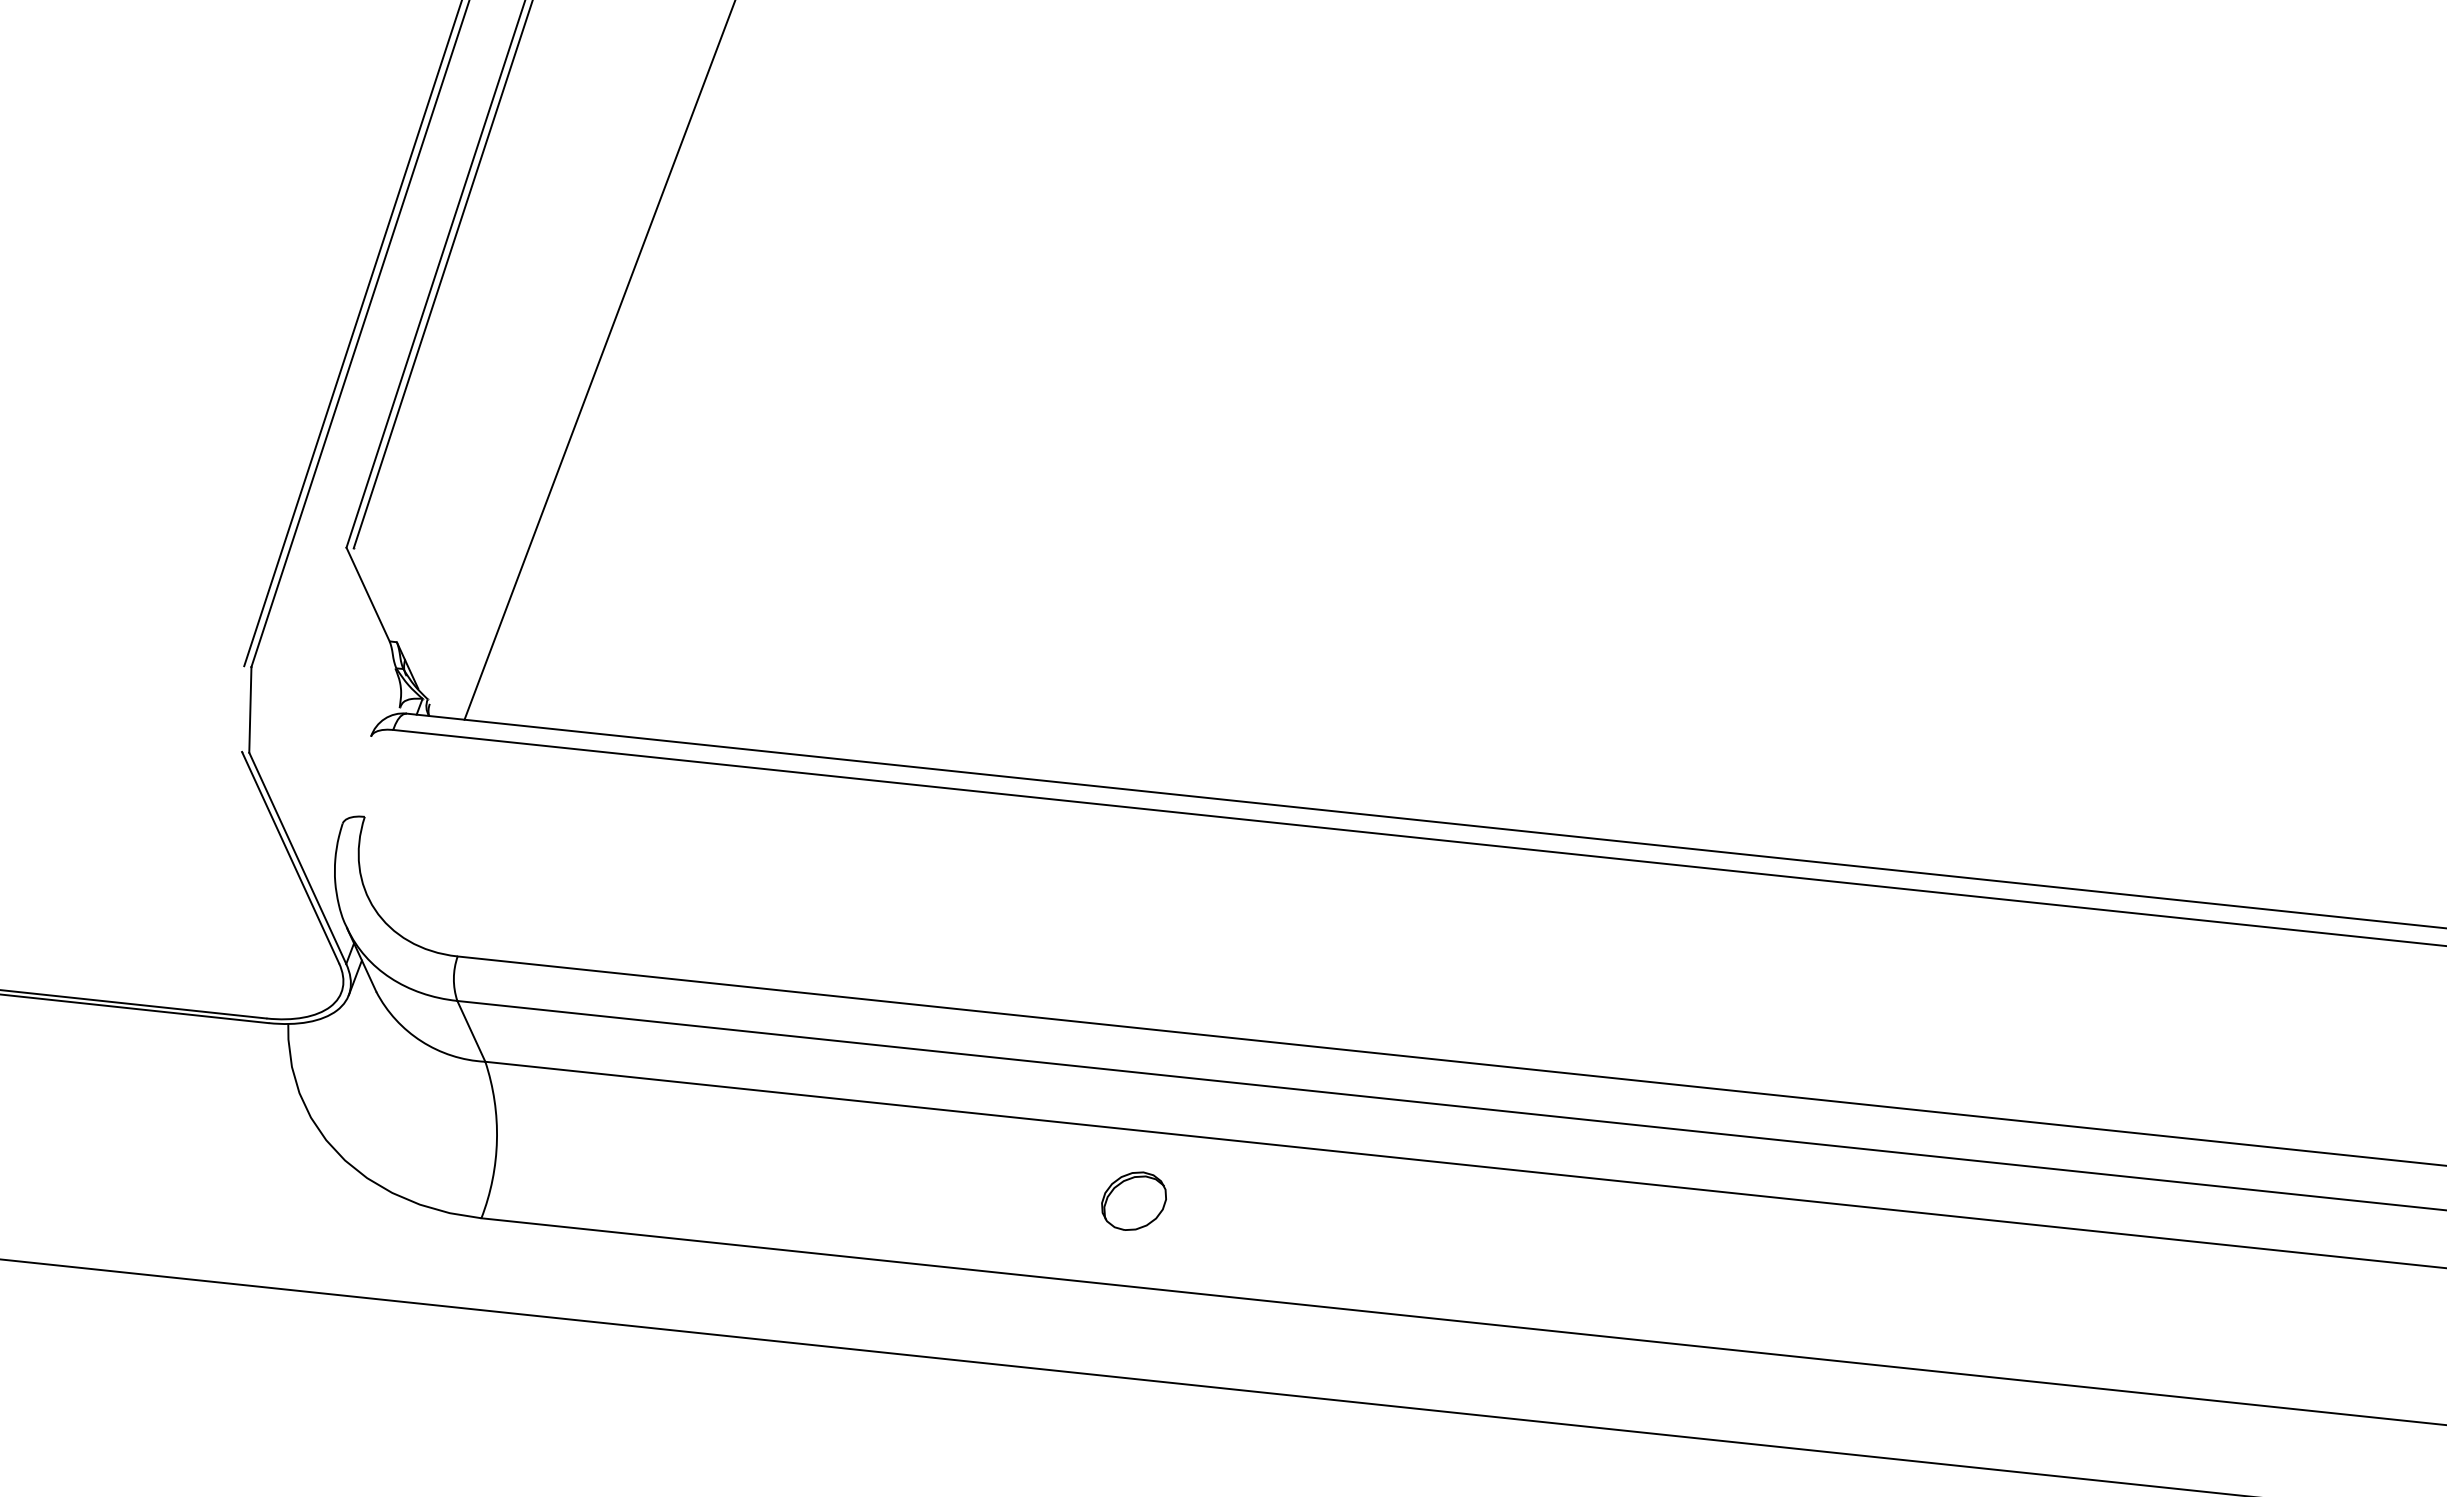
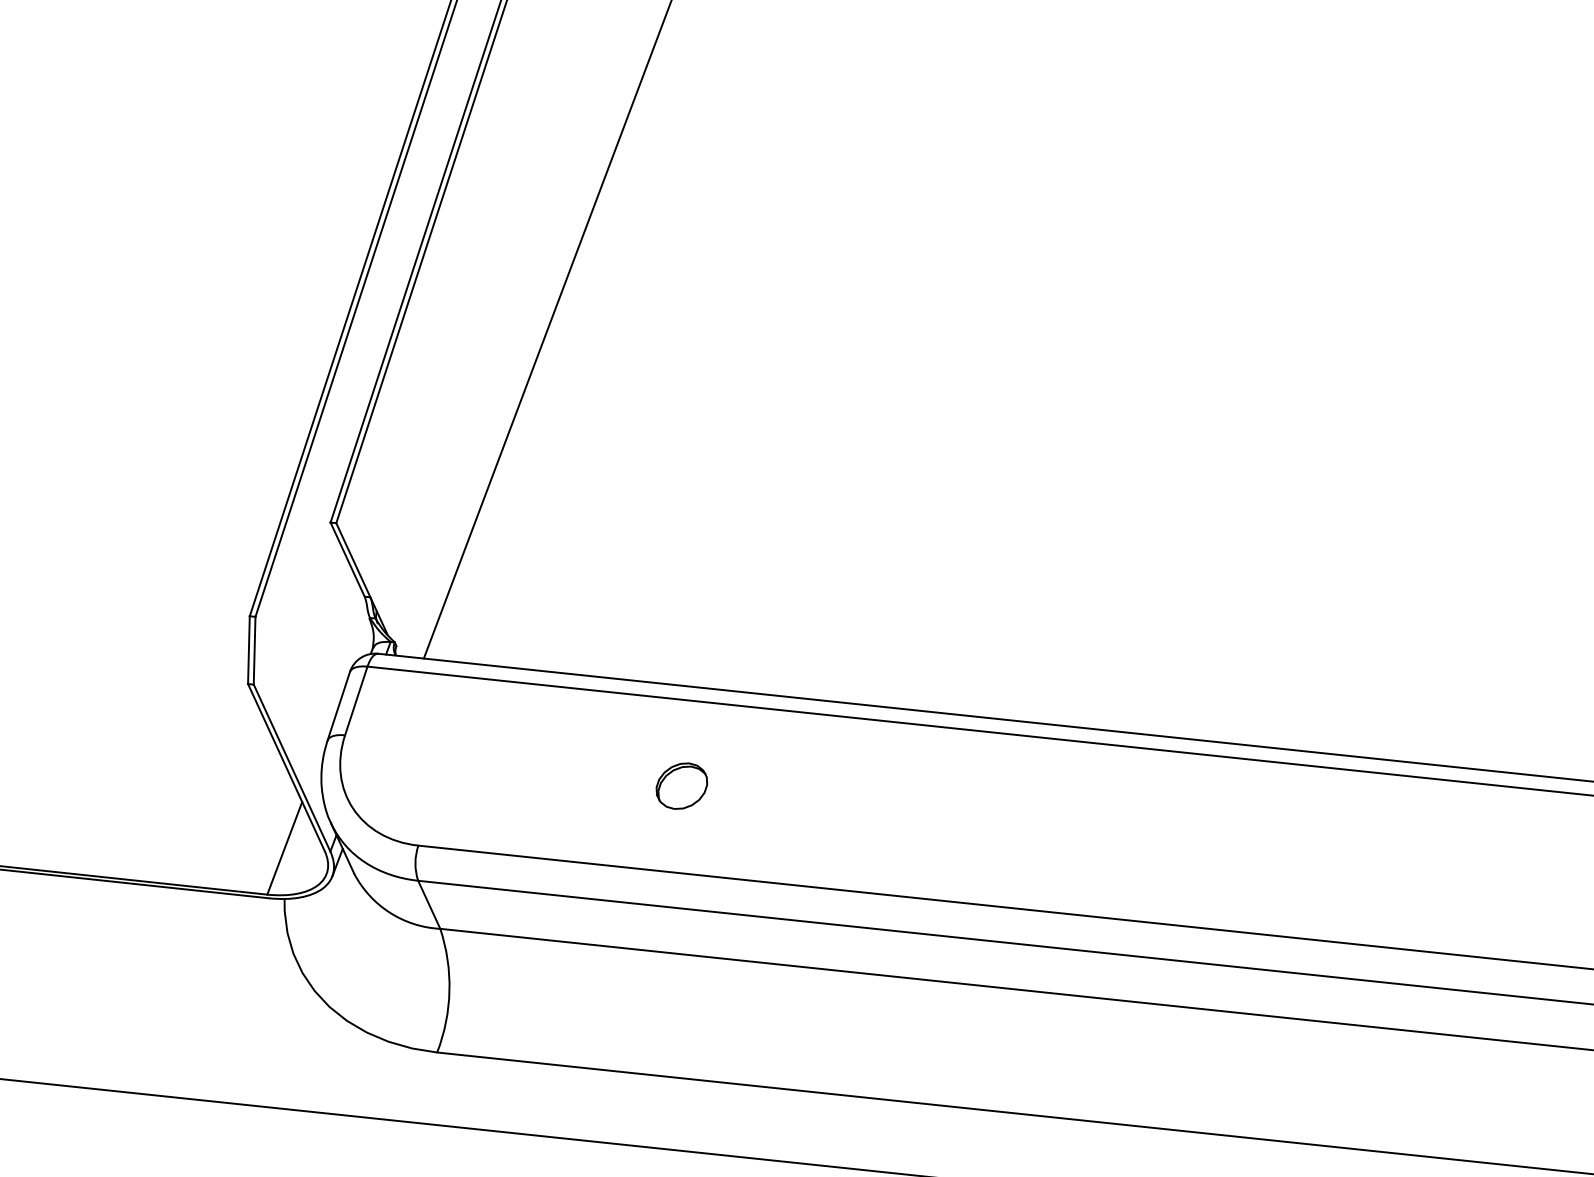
line: (374, 595) -> (352, 560), added
line: (243, 708) -> (249, 649), added
line: (378, 772) -> (355, 700), added
line: (356, 779) -> (338, 705), added
line: (288, 959) -> (284, 848), added
part: (1133, 1200) -> (681, 785), moved

